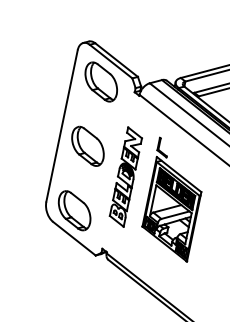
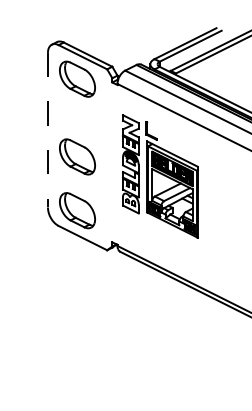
line: (61, 126) -> (47, 130), solid -> dashed
part: (88, 145) -> (77, 156), moved
part: (125, 177) -> (130, 164), moved

